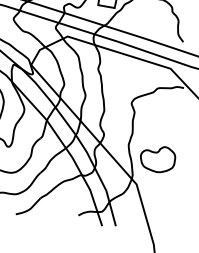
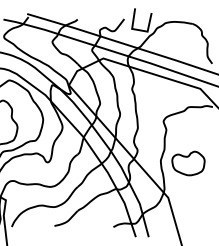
part: (158, 159) -> (188, 163), moved

